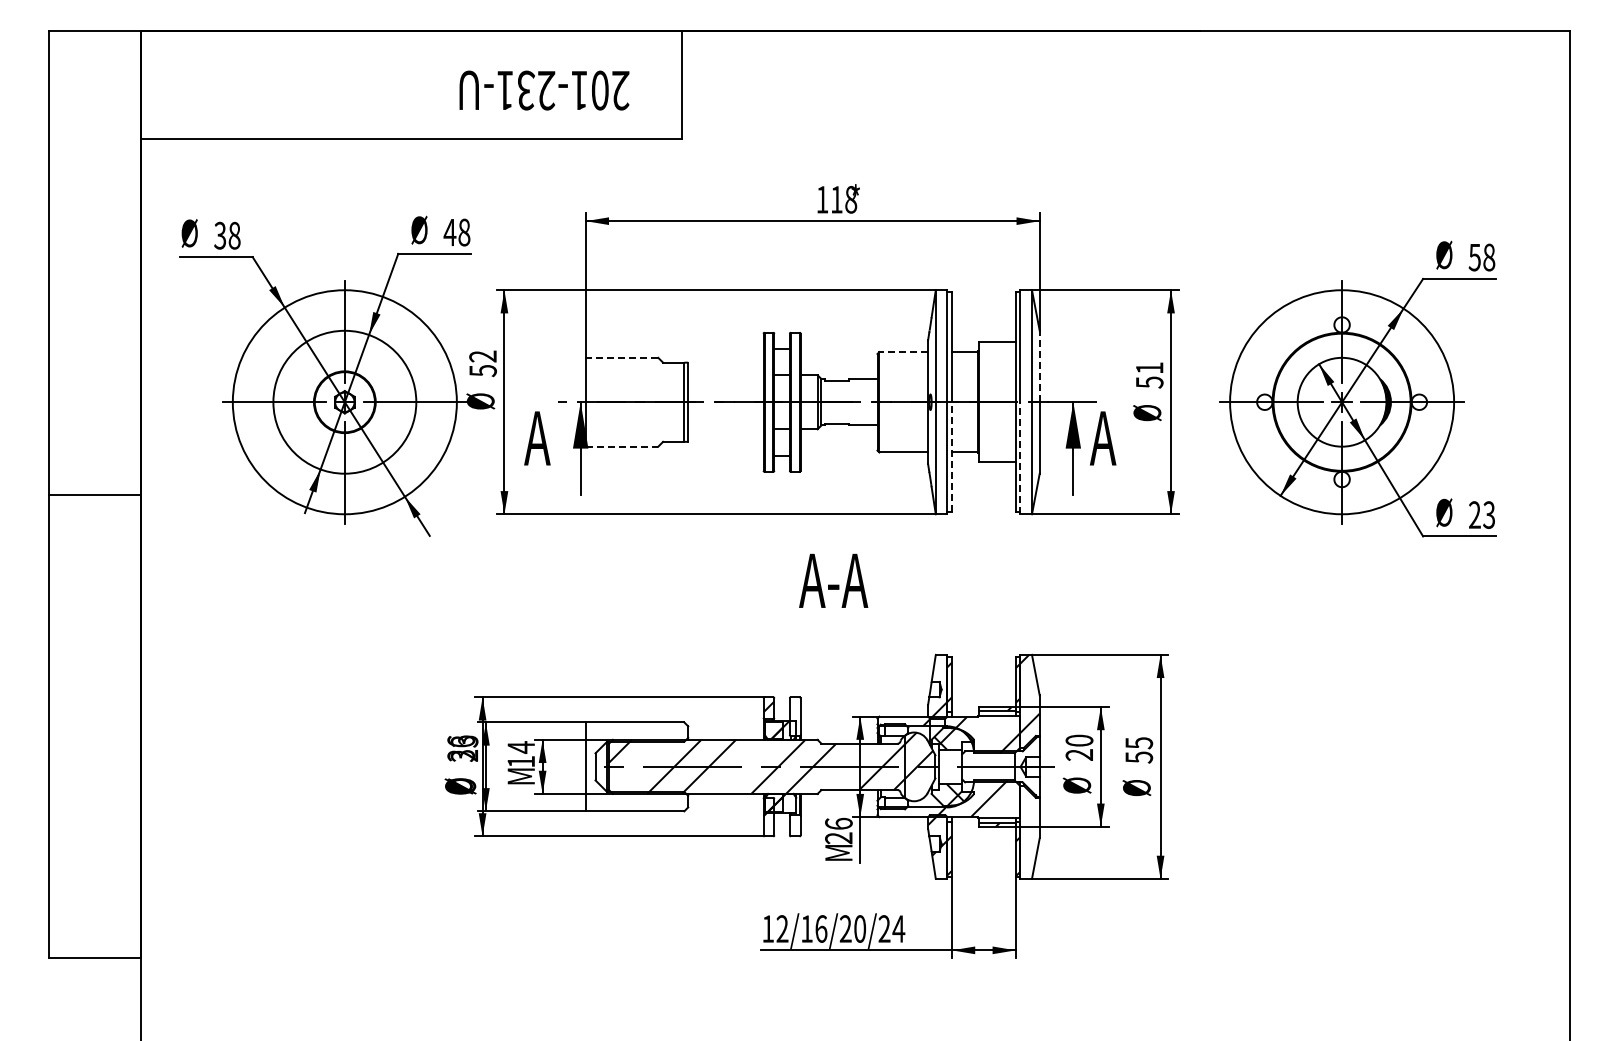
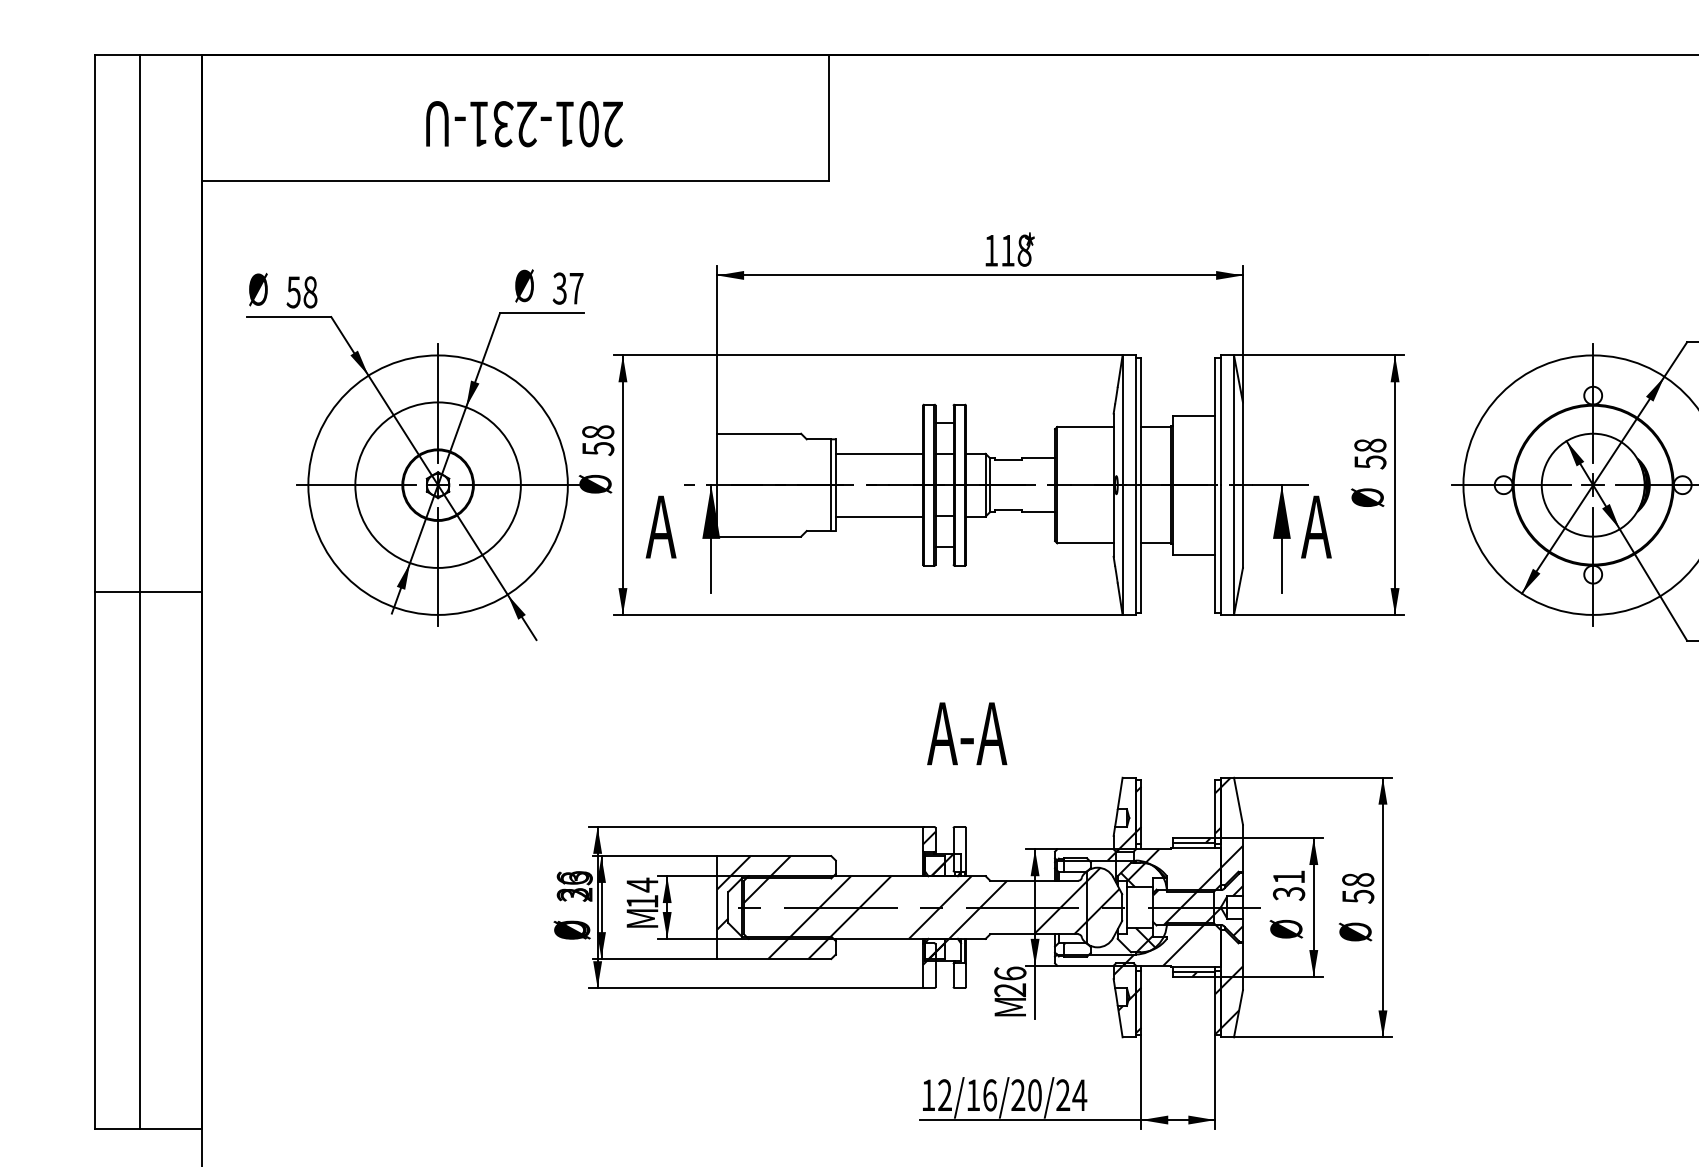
text: (544, 90) -> (524, 124), moved
text: (456, 232) -> (567, 288), 48 -> 37
text: (220, 234) -> (294, 290), 38 -> 58
line: (903, 352) -> (1085, 427), dashed -> solid
text: (482, 356) -> (597, 432), 52 -> 58
line: (621, 357) -> (758, 433), dashed -> solid
line: (1039, 366) -> (1242, 443), dashed -> solid
text: (1149, 367) -> (1370, 444), 51 -> 58
line: (725, 375) -> (879, 454), added
line: (725, 429) -> (879, 516), added
line: (622, 446) -> (759, 536), dashed -> solid
line: (952, 456) -> (1141, 548), dashed -> solid
line: (1020, 457) -> (1220, 549), dashed -> solid
line: (87, 494) -> (140, 592), added
text: (833, 580) -> (967, 733), moved
text: (1138, 743) -> (1357, 880), 55 -> 58
text: (1079, 747) -> (1289, 885), 20 -> 31
hatch: (634, 766) -> (773, 907), added
hatch: (1000, 769) -> (1197, 910), added
hatch: (1029, 844) -> (1231, 997), added

